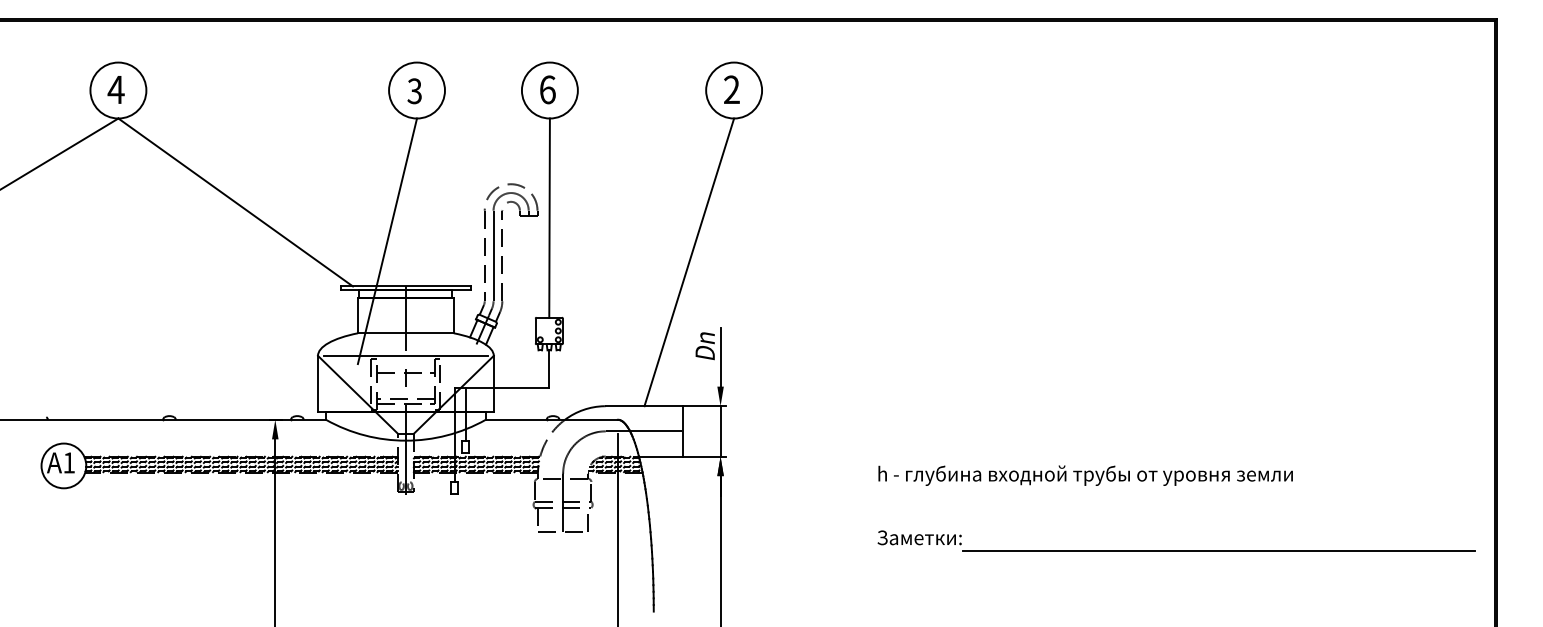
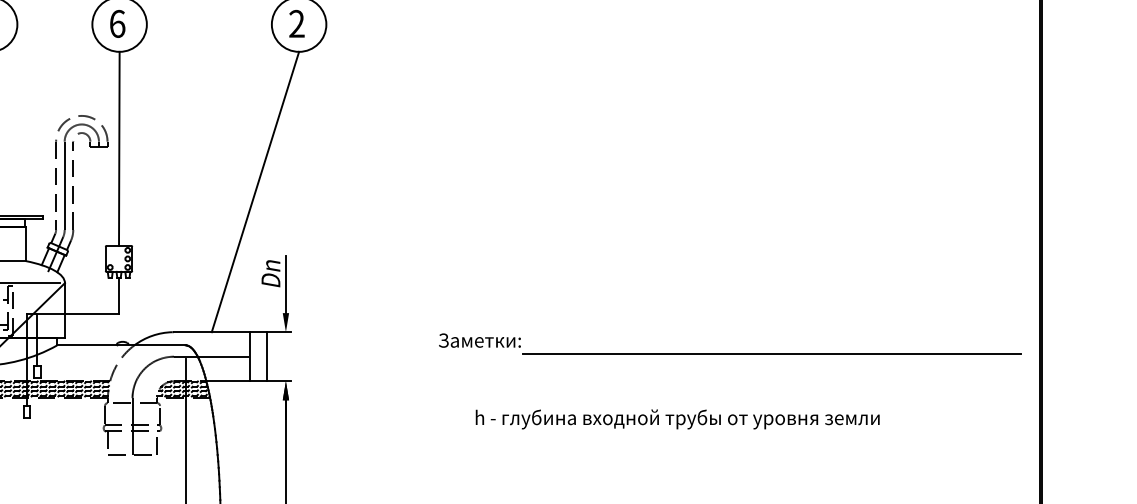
line: (720, 431) -> (267, 356), moved
text: (1085, 475) -> (677, 419), moved
part: (1176, 550) -> (730, 352), moved

